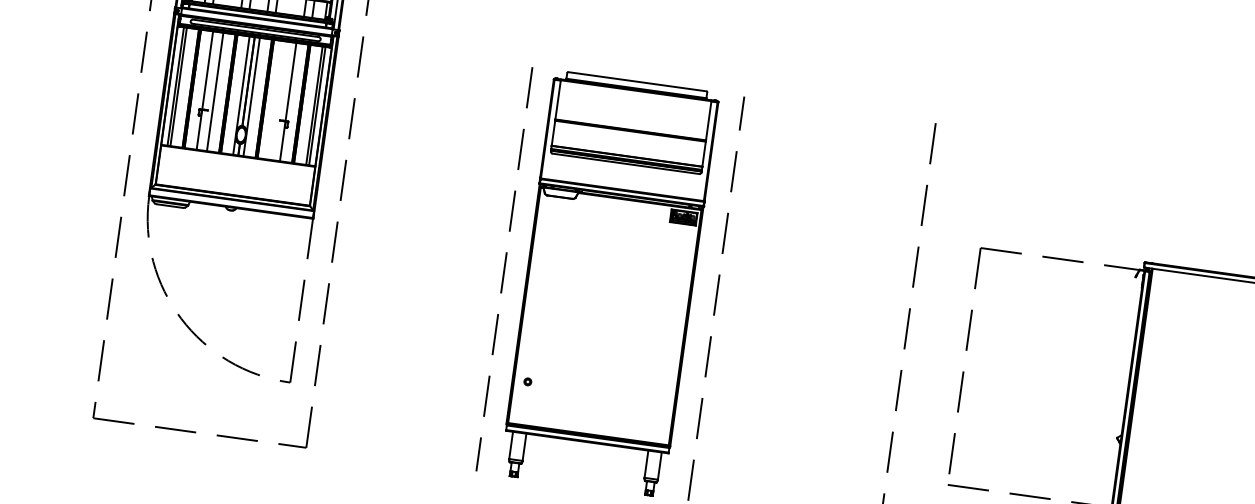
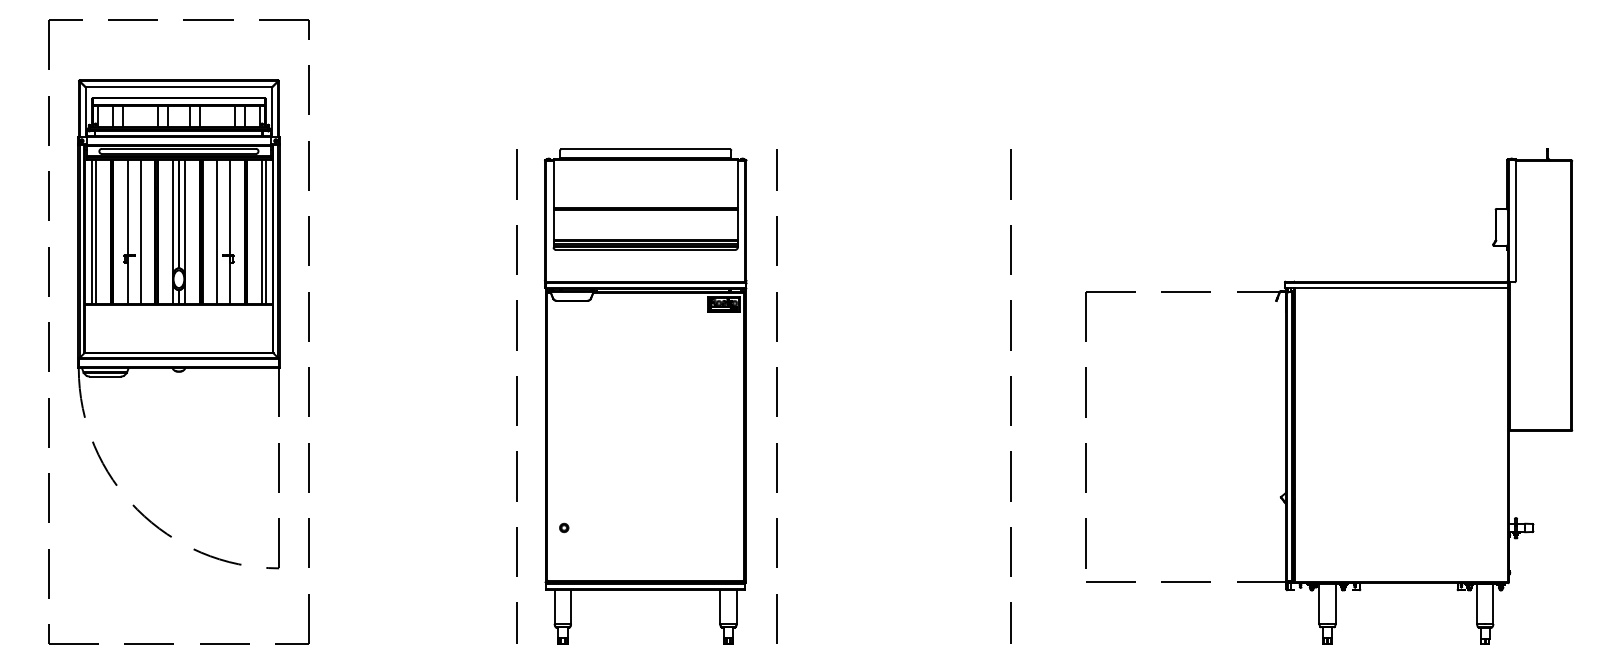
line: (278, 100) -> (217, 231), added

